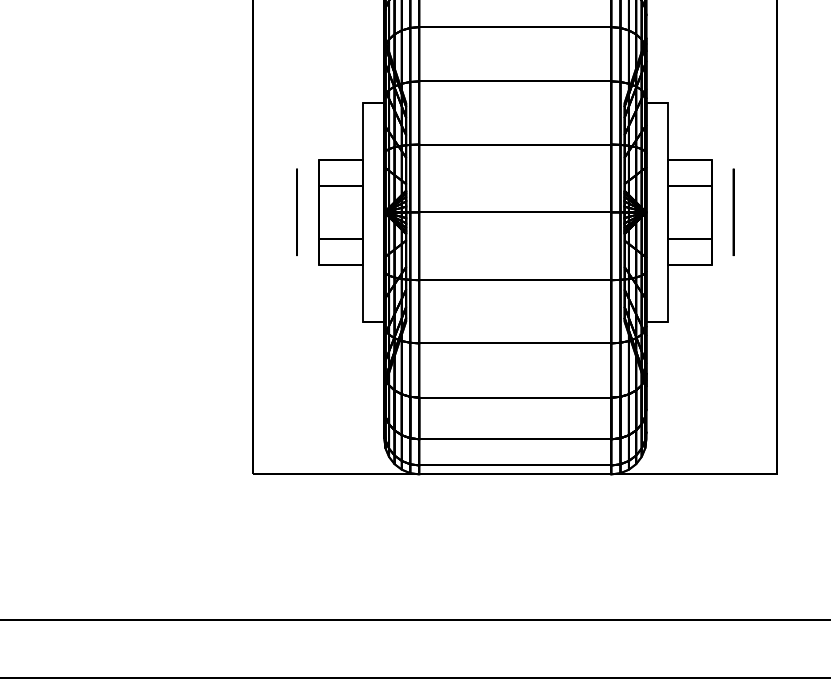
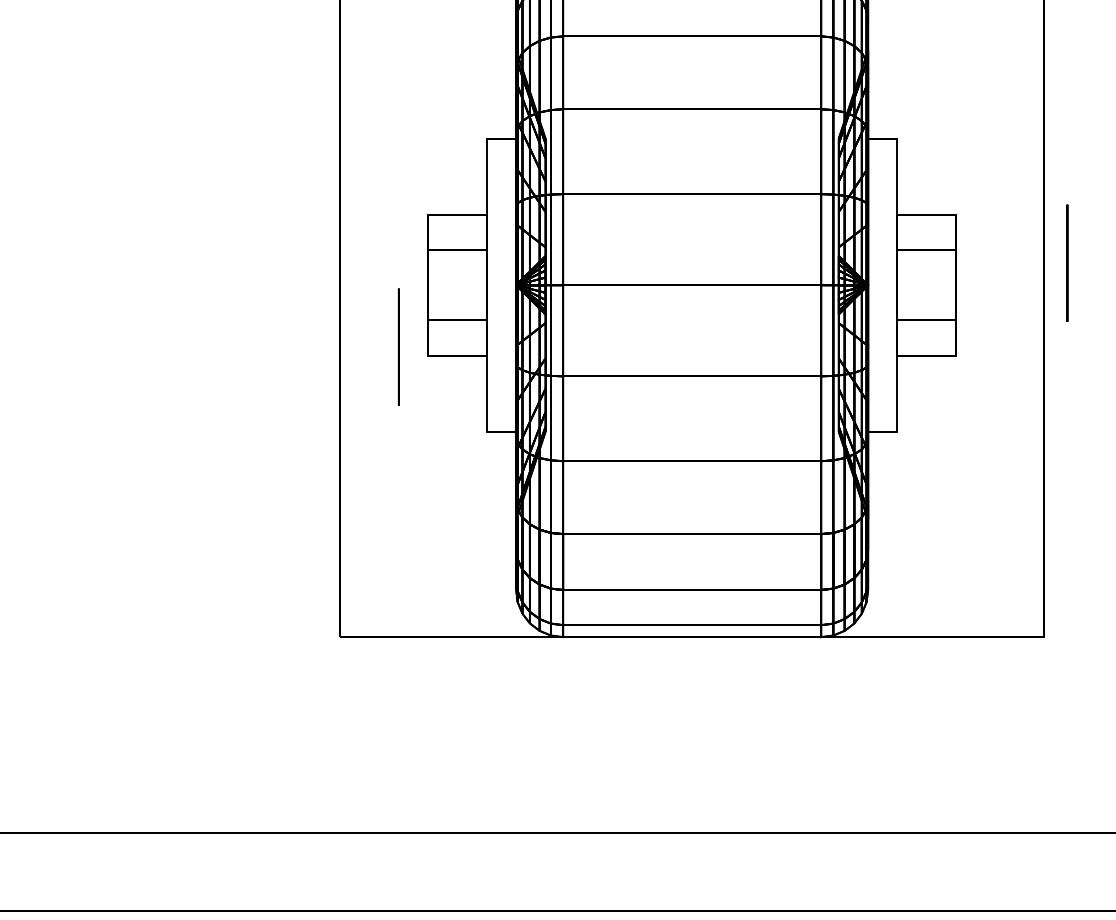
circle: (296, 211) -> (398, 346), moved
circle: (733, 211) -> (1067, 262), moved

